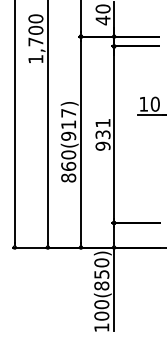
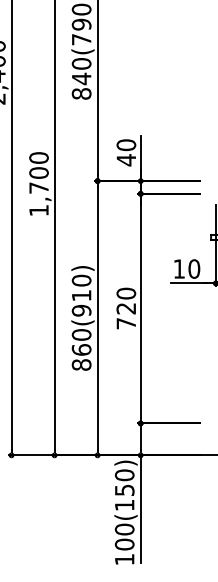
text: (68, 113) -> (81, 280), 860(917) -> 860(910)
text: (103, 134) -> (126, 308), 931 -> 720
text: (101, 286) -> (124, 505), 100(850) -> 100(150)

